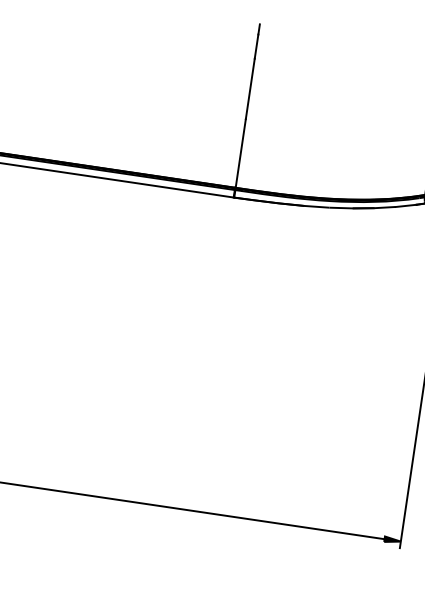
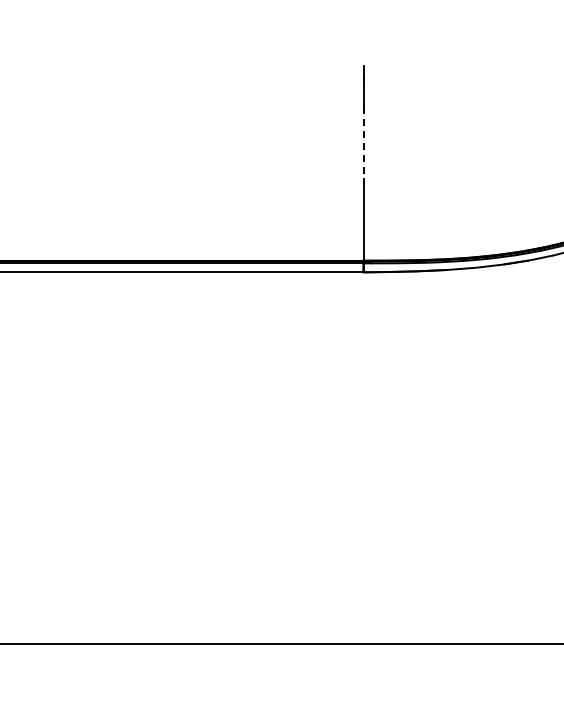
line: (249, 89) -> (363, 143), solid -> dashed

